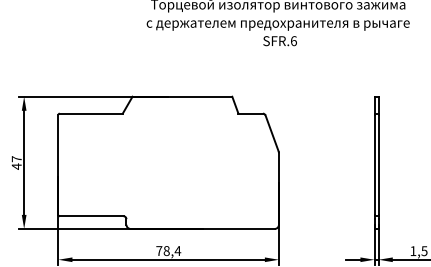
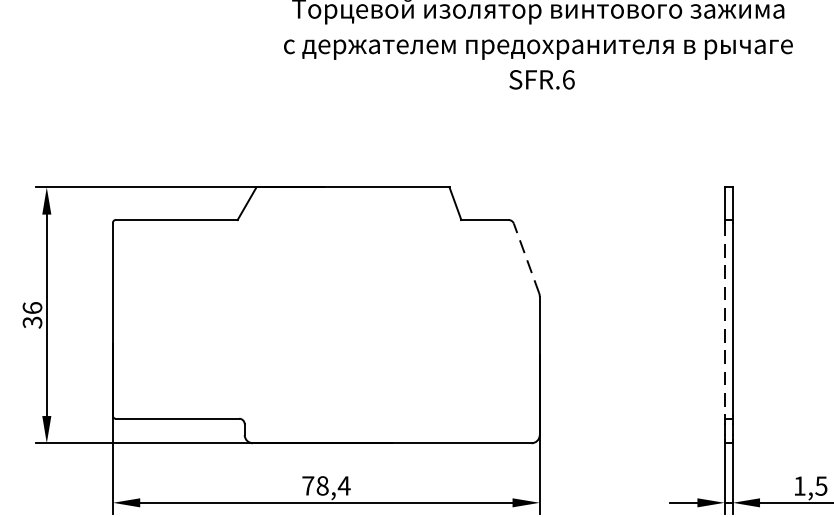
line: (271, 132) -> (525, 256), solid -> dashed
text: (16, 162) -> (31, 314), 47 -> 36
line: (374, 164) -> (724, 318), solid -> dashed

